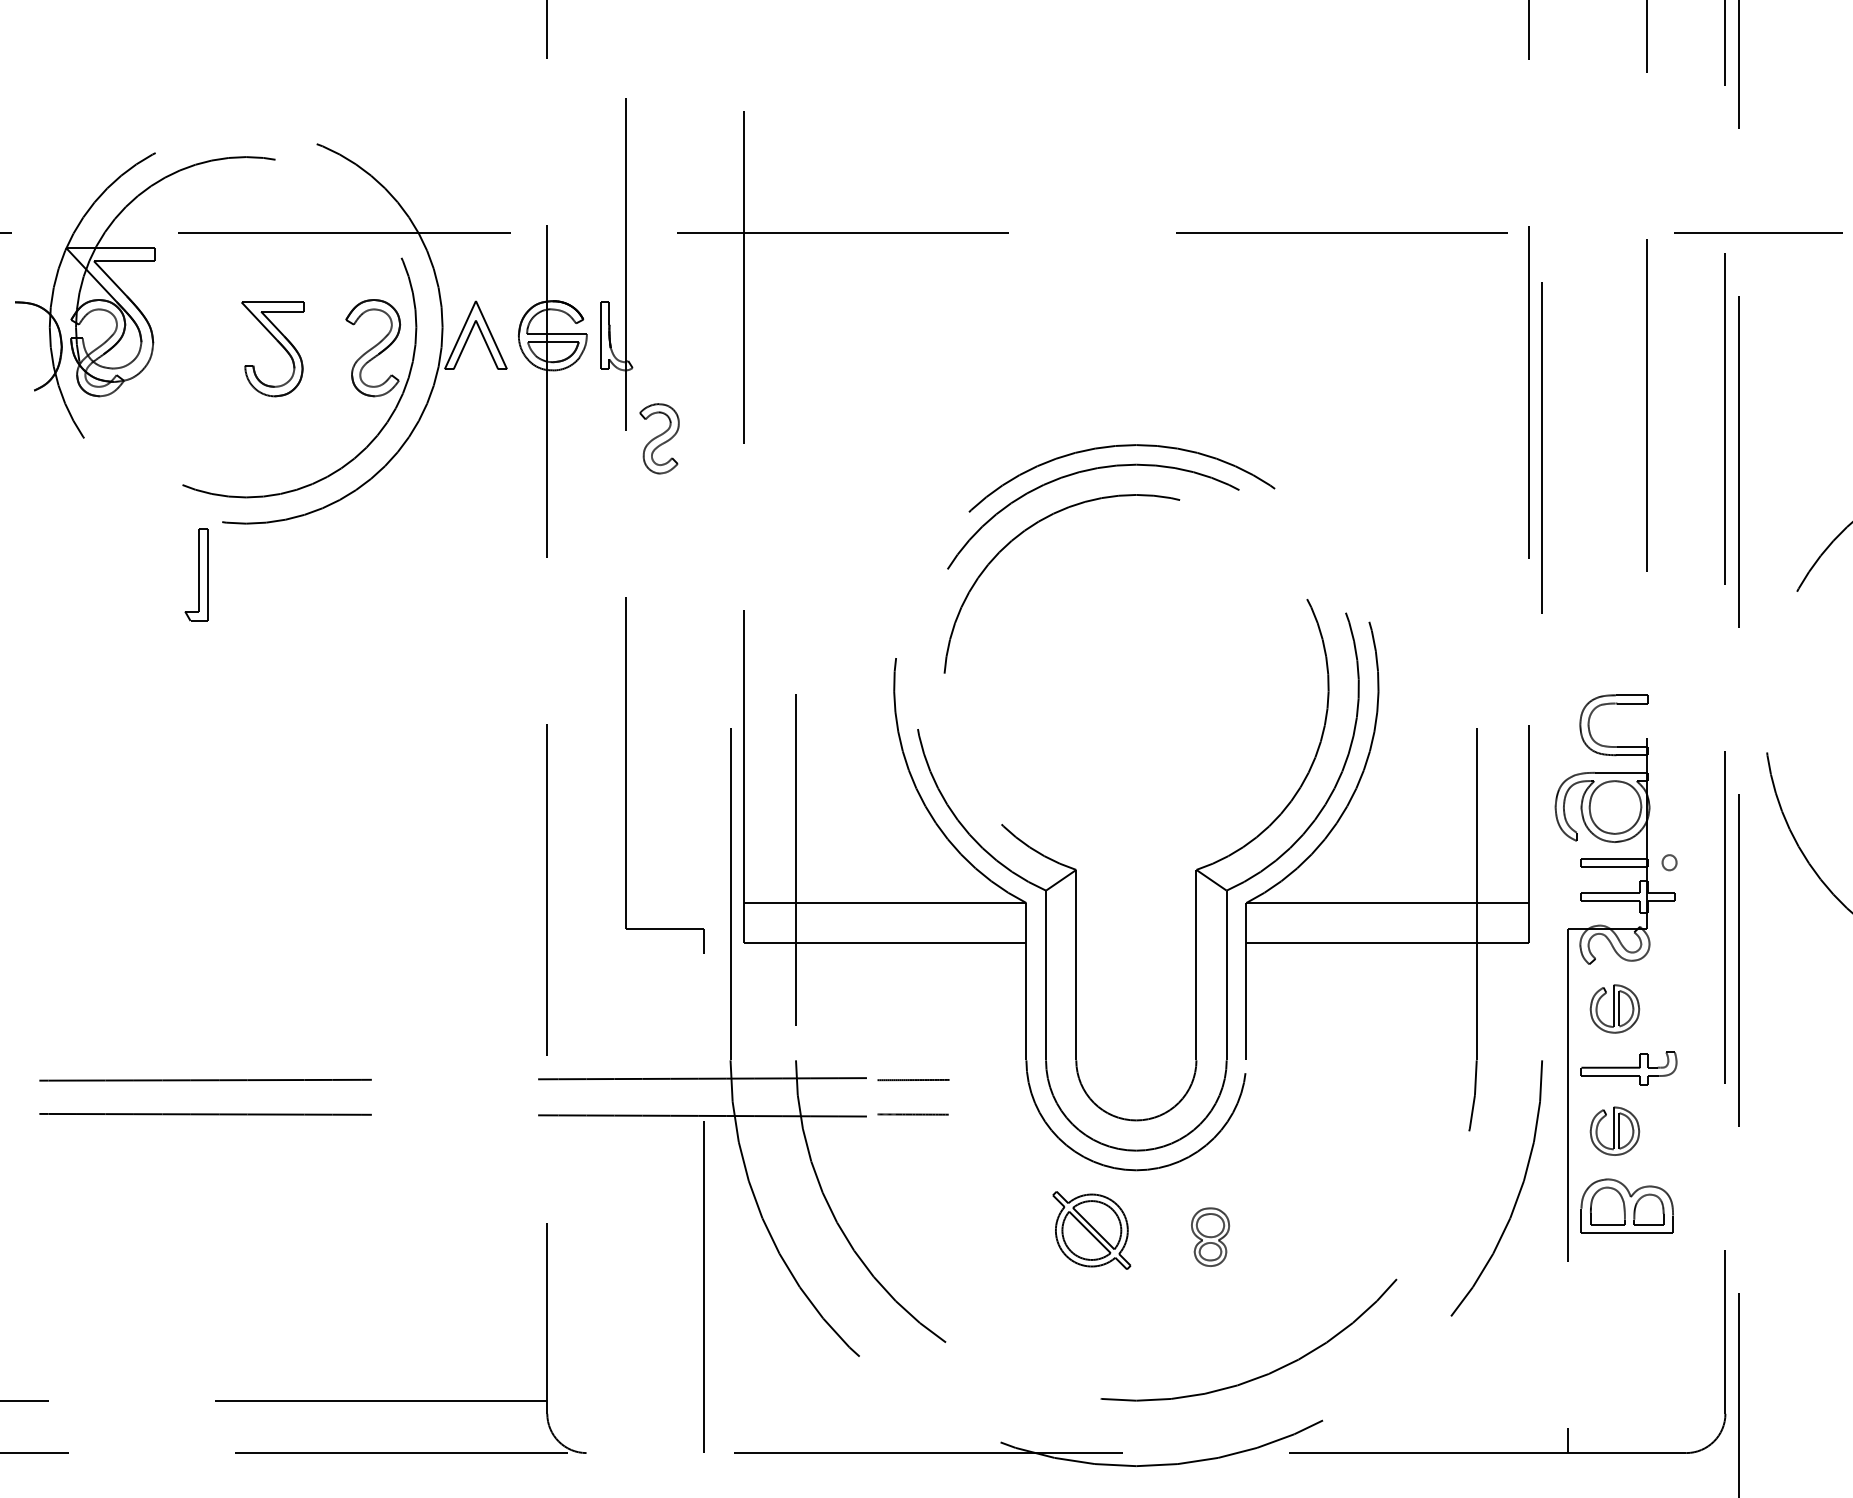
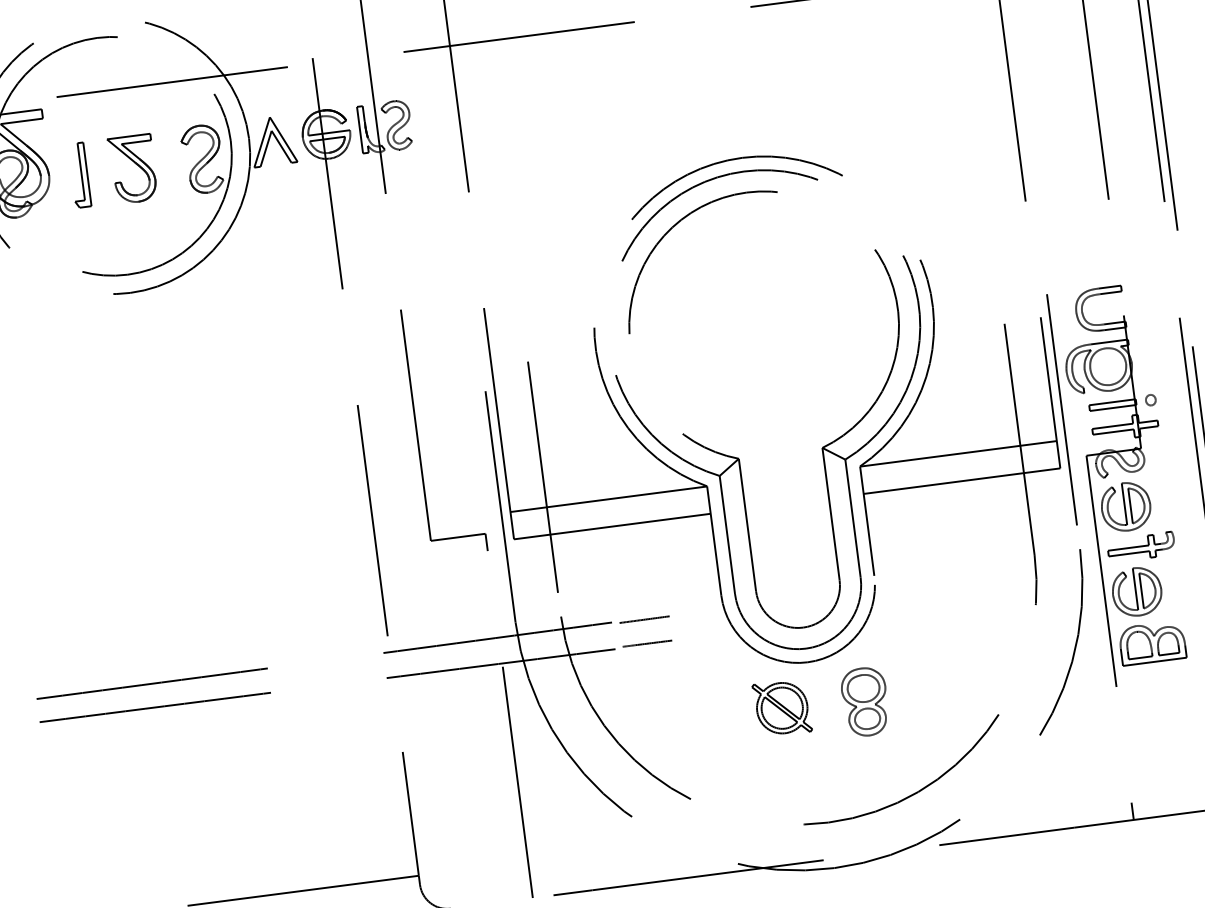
part: (659, 438) -> (397, 125), moved
line: (1541, 447) -> (1061, 409), moved
part: (196, 574) -> (79, 174), moved
part: (1614, 1008) -> (1125, 506), size x1.43
part: (1614, 1131) -> (1136, 592), size x1.43
part: (1210, 1237) -> (865, 702), size x1.67

